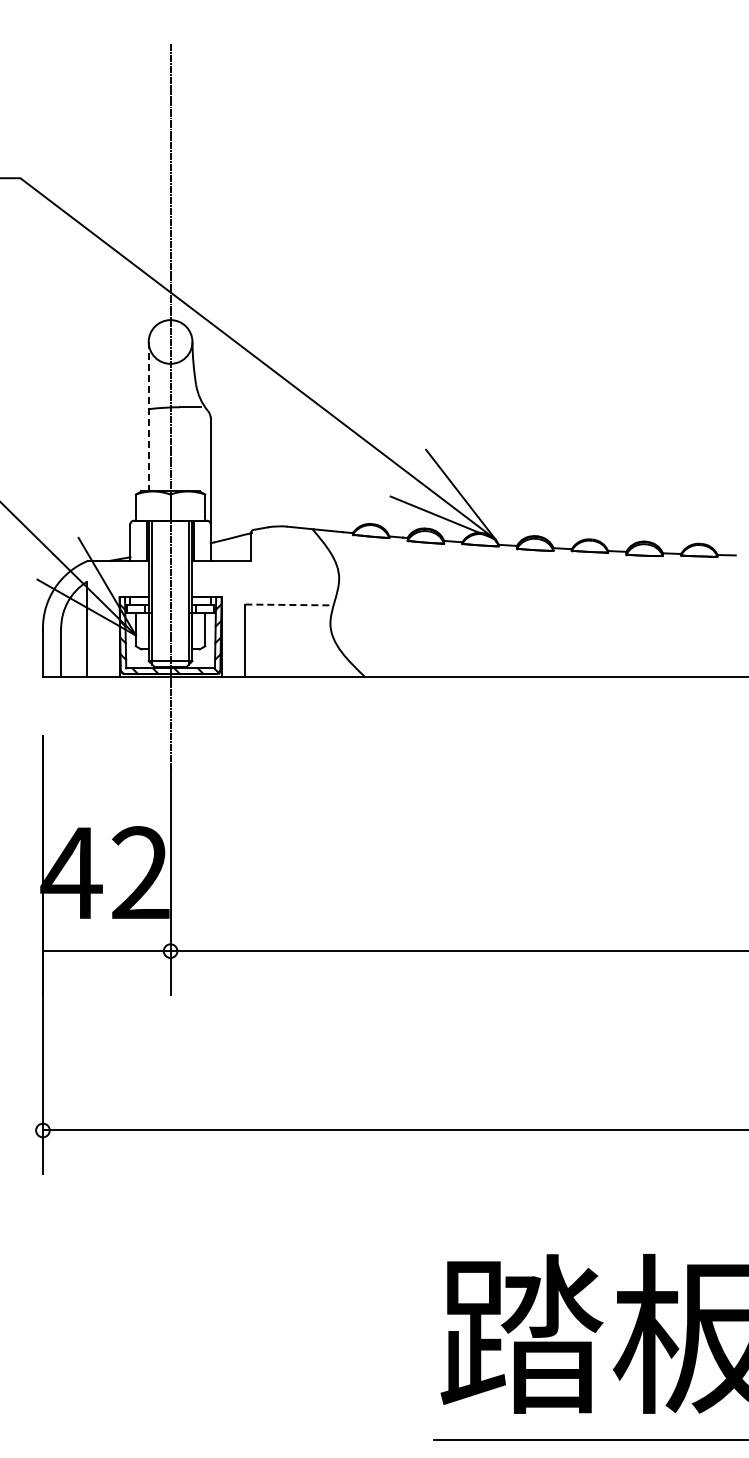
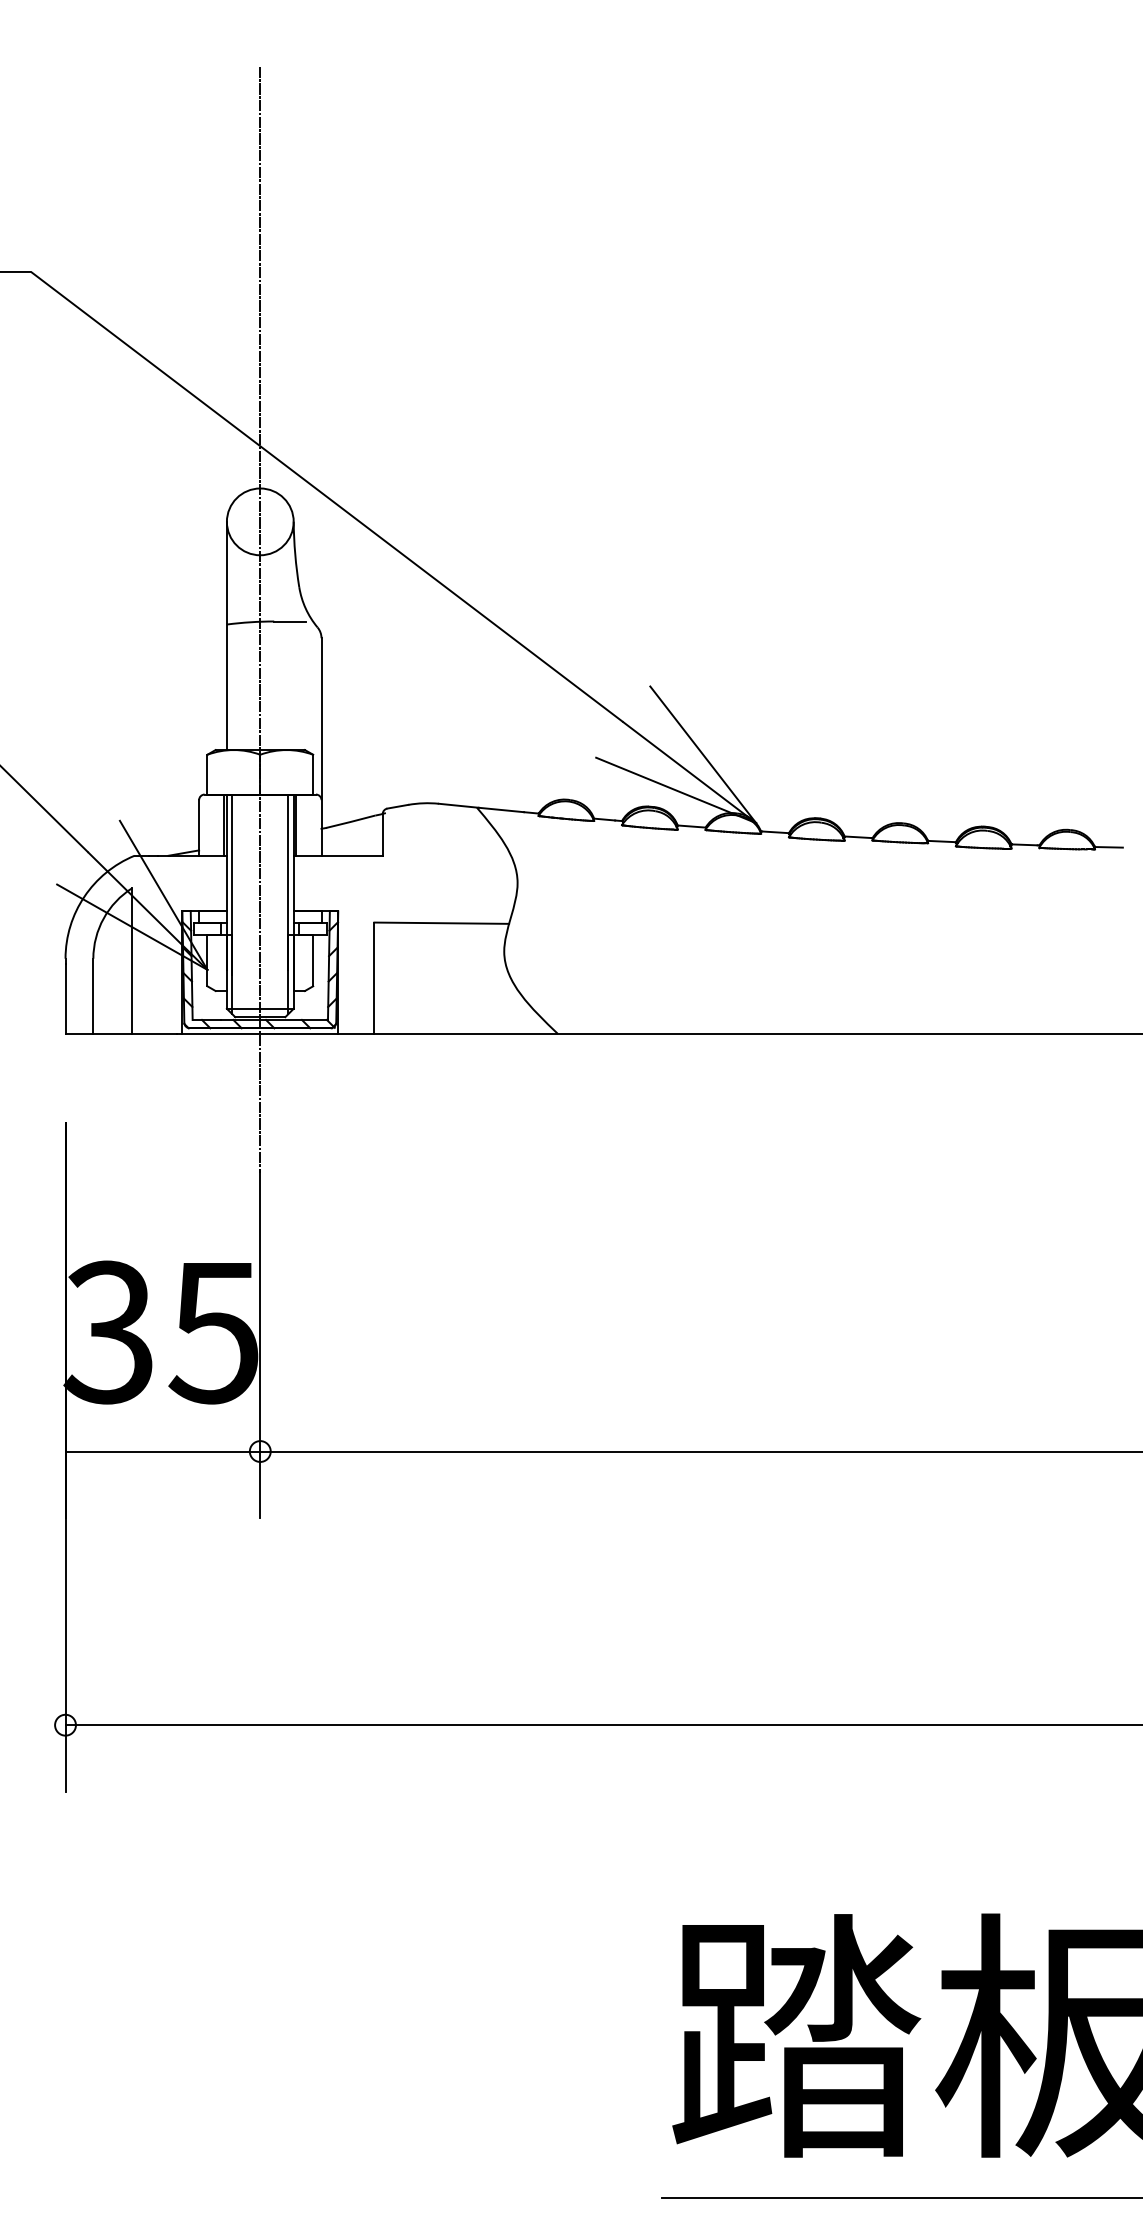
line: (148, 416) -> (226, 635), dashed -> solid
line: (289, 604) -> (441, 922), dashed -> solid
text: (104, 873) -> (159, 1333), 42 -> 35

